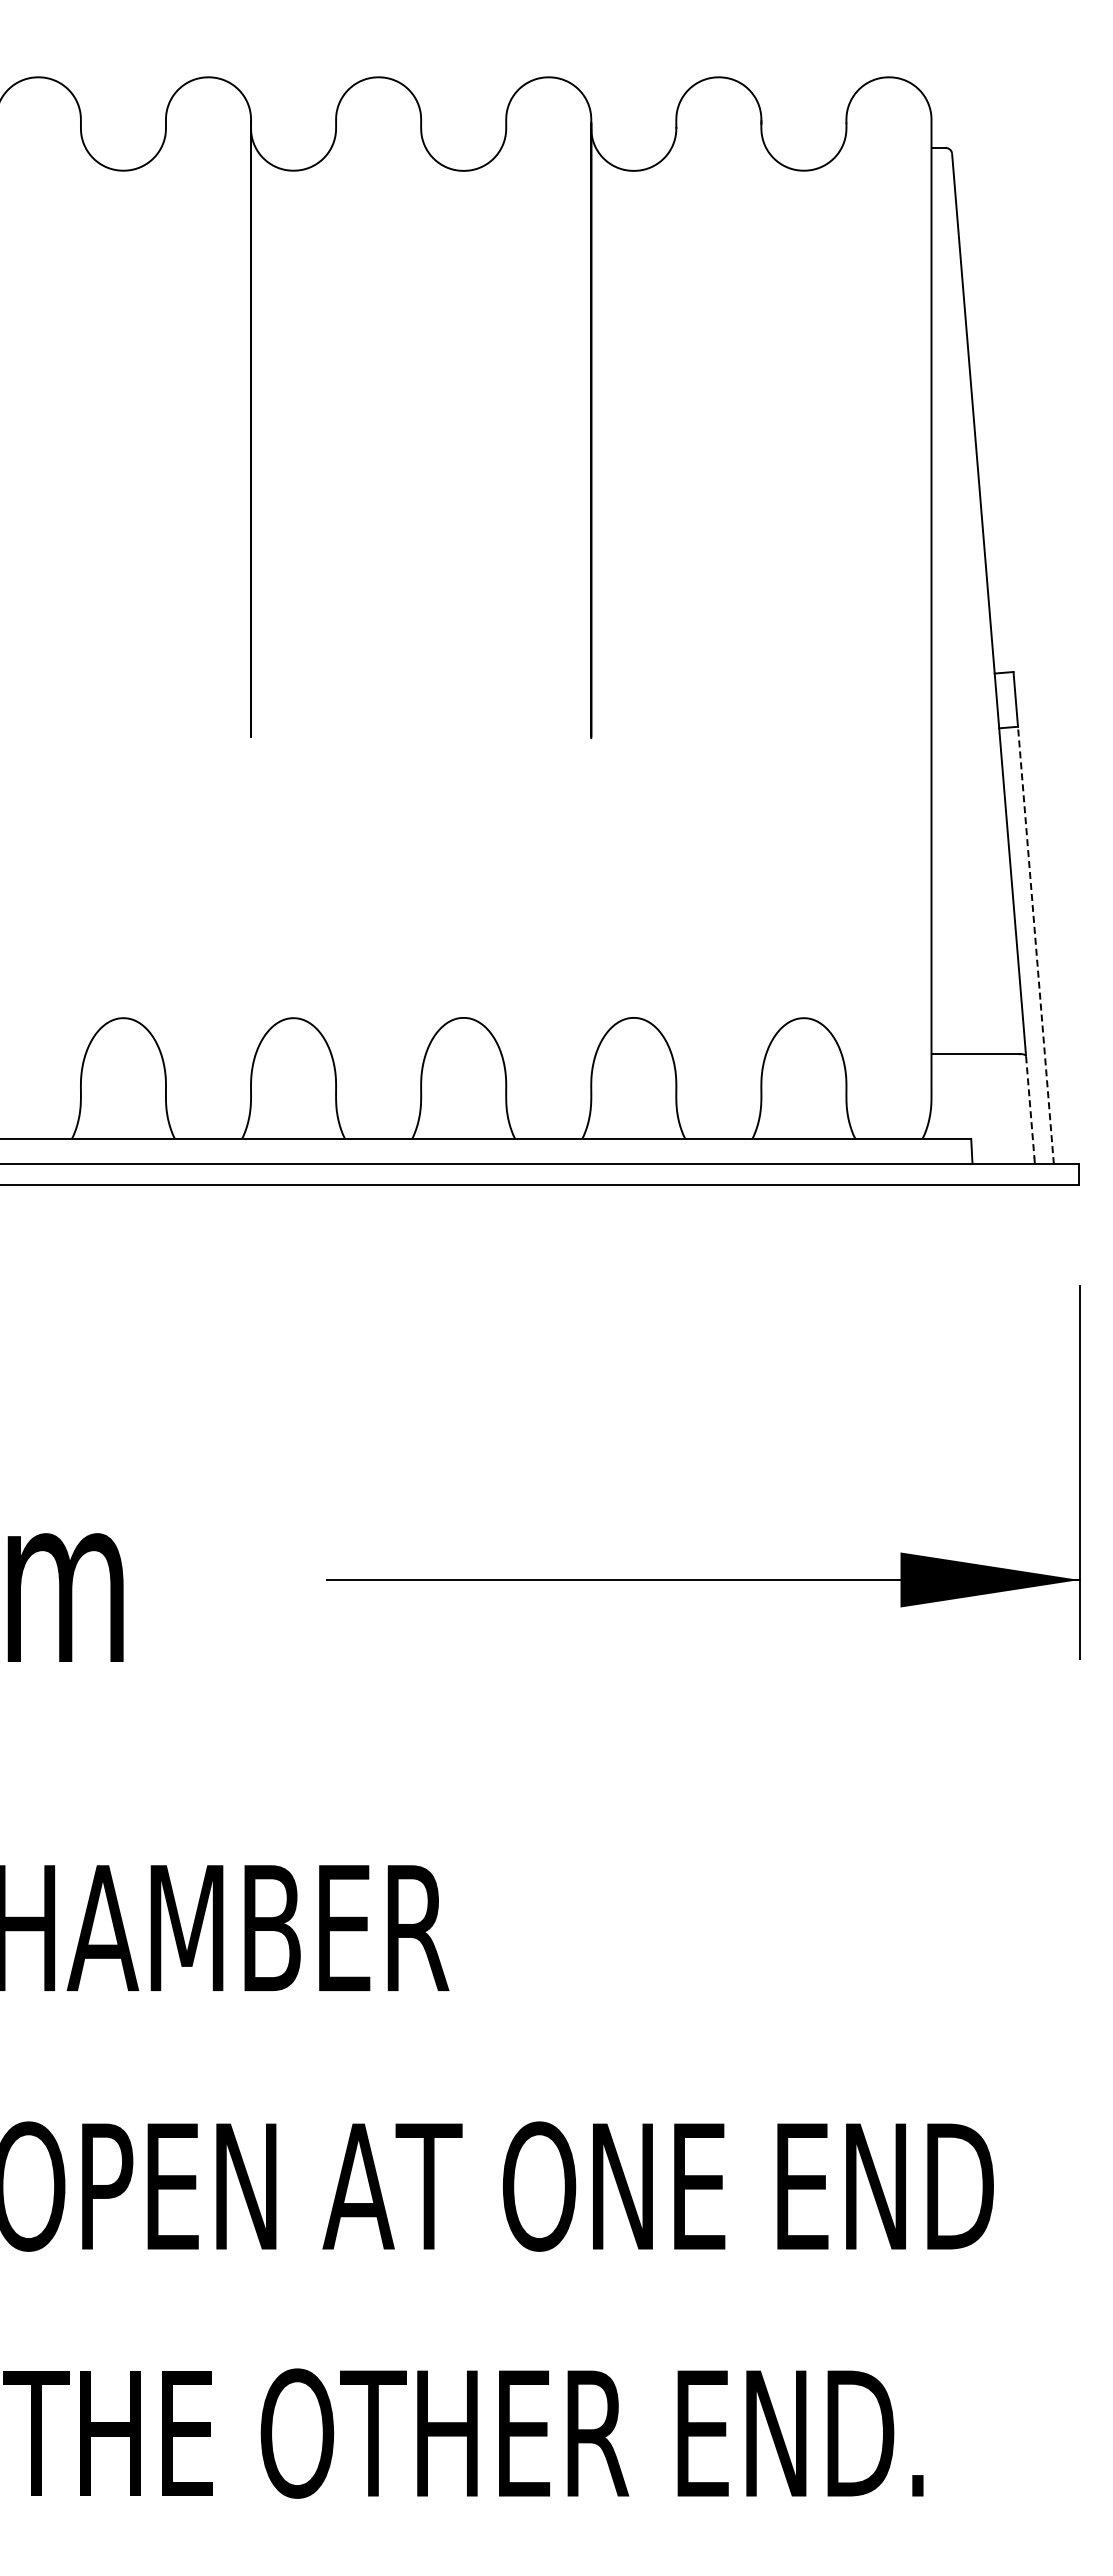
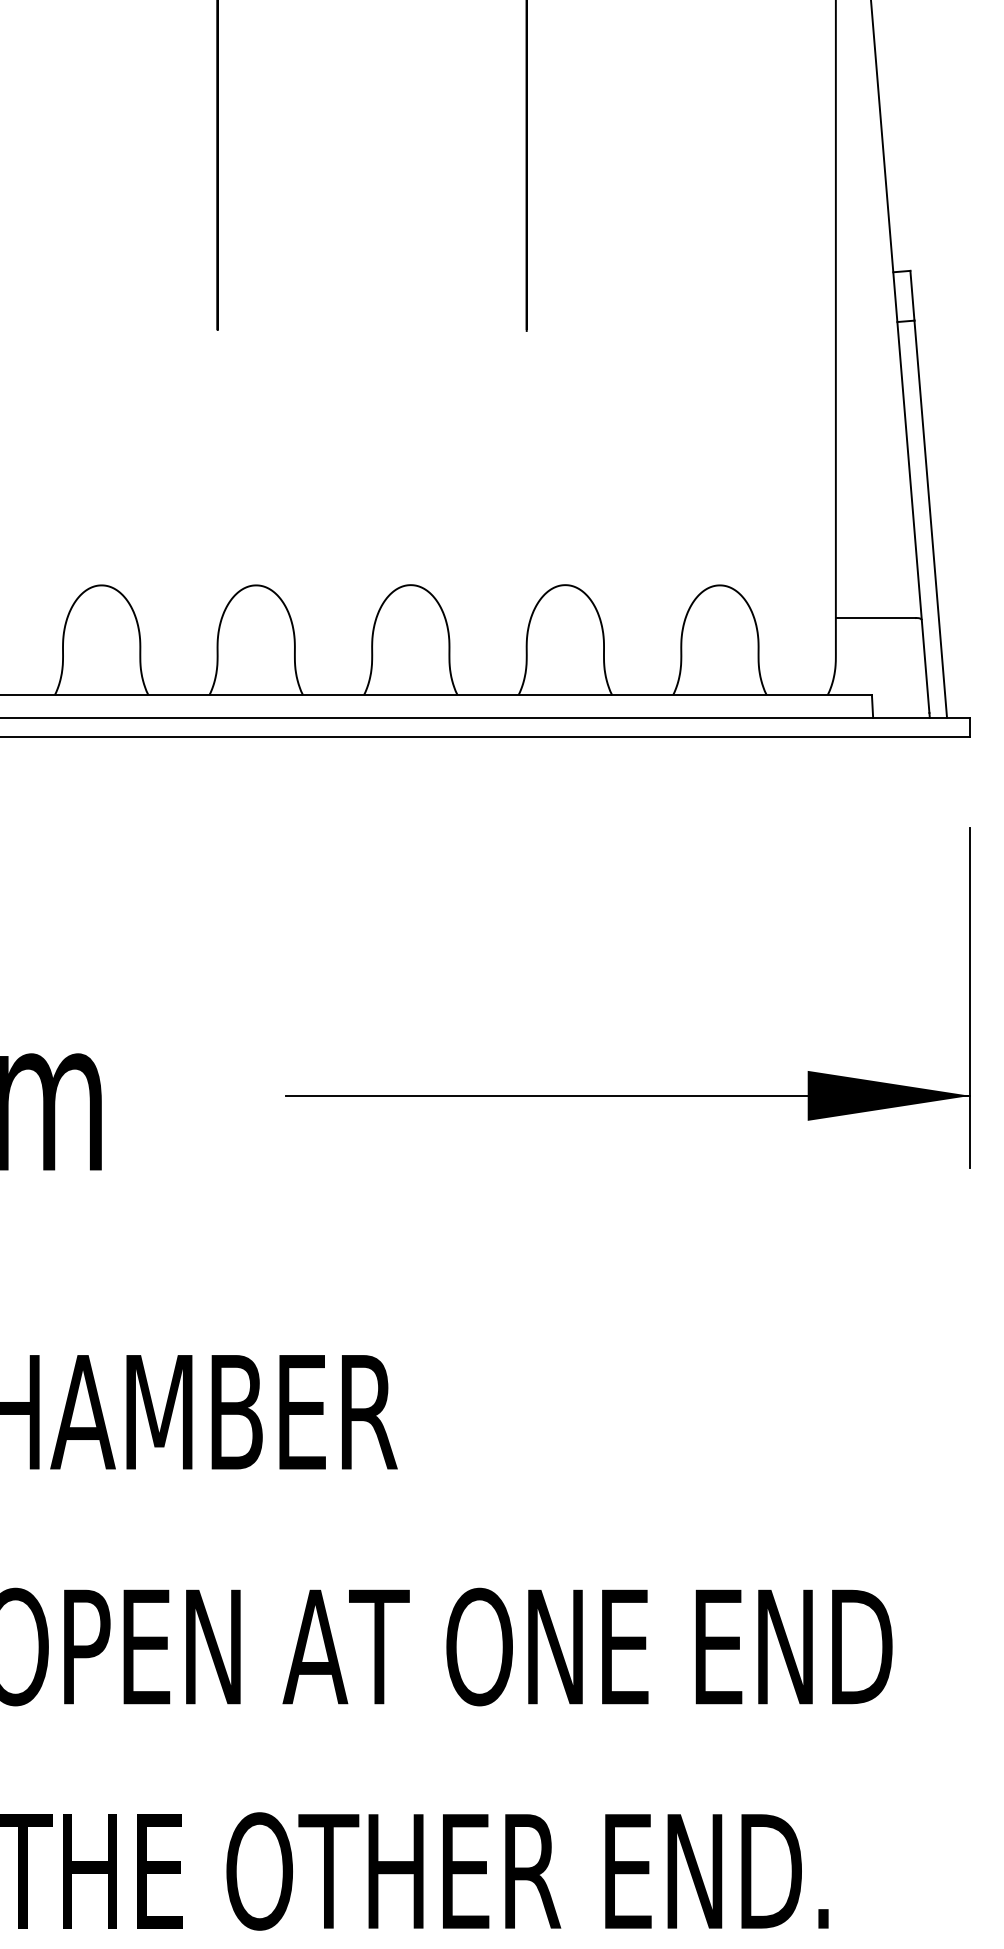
line: (1035, 944) -> (930, 518), dashed -> solid
line: (1030, 1107) -> (925, 666), dashed -> solid

